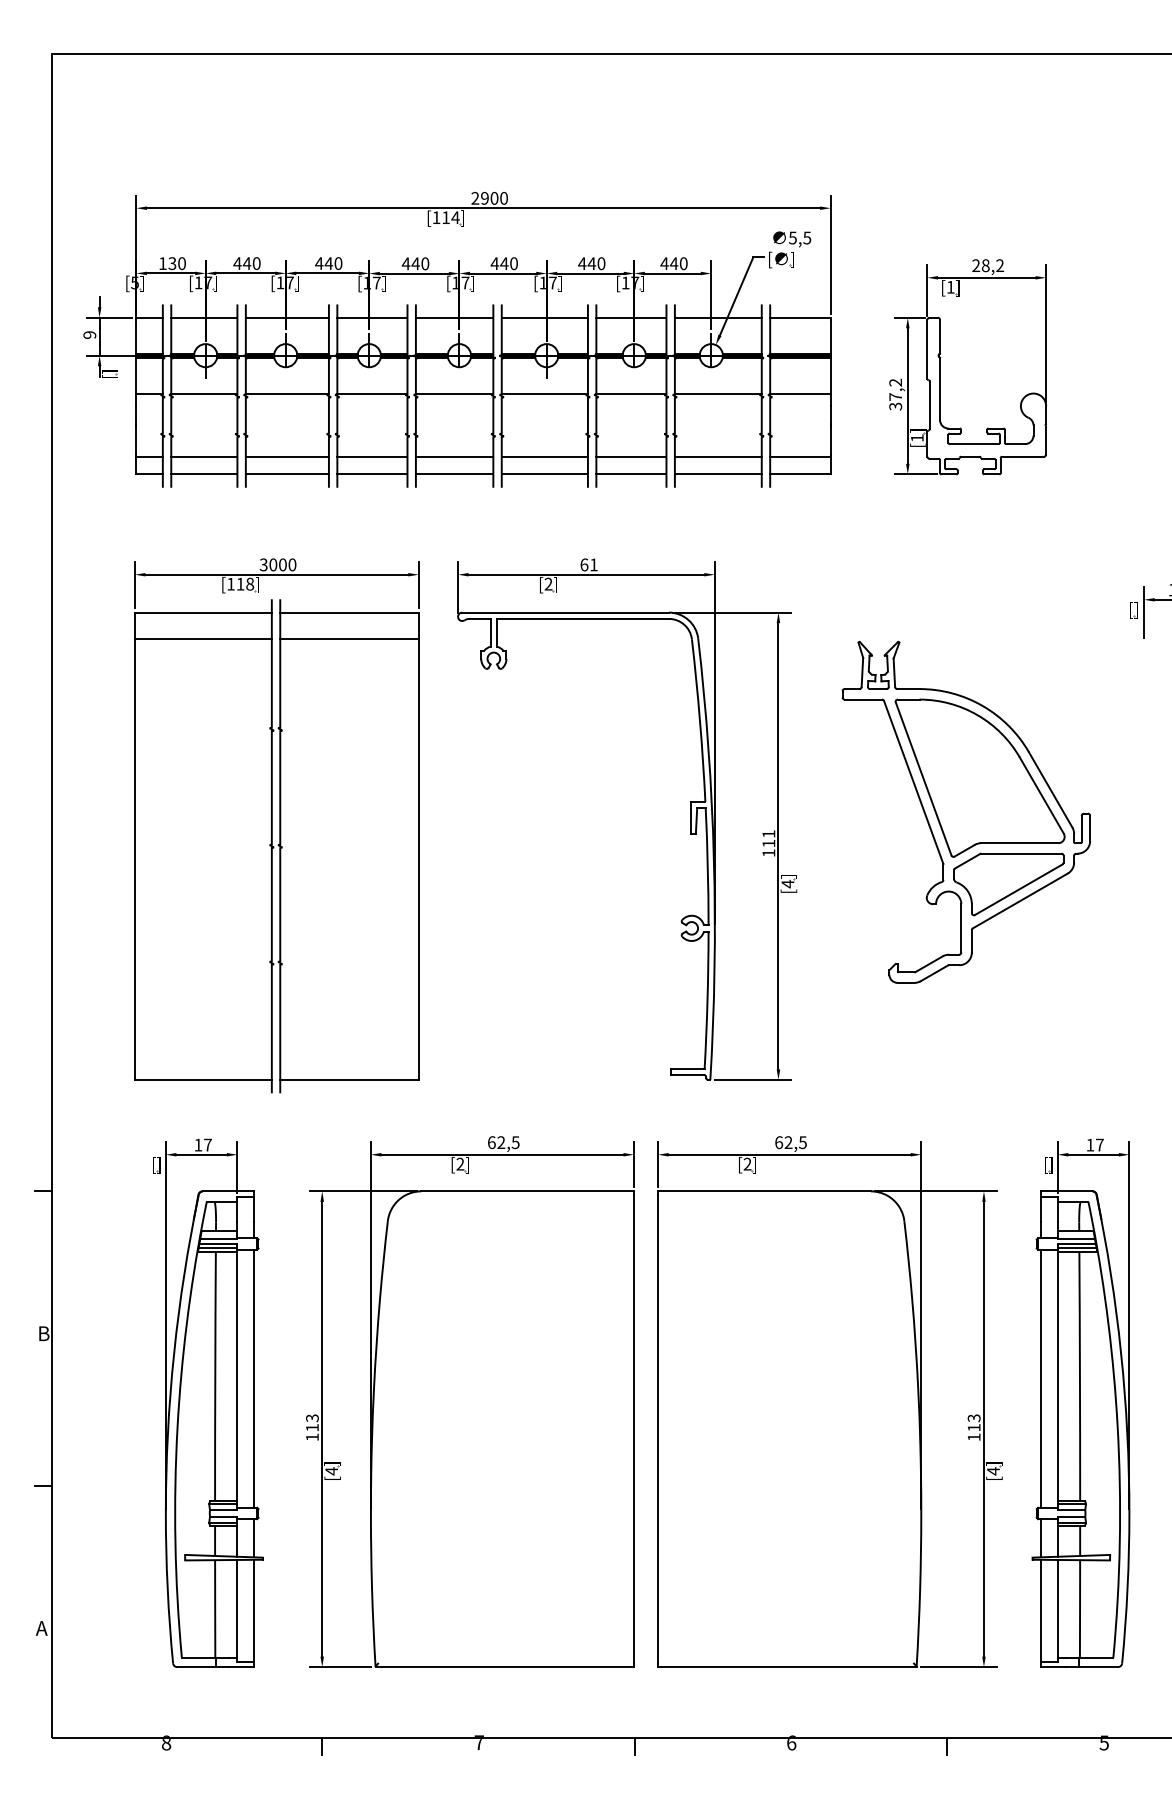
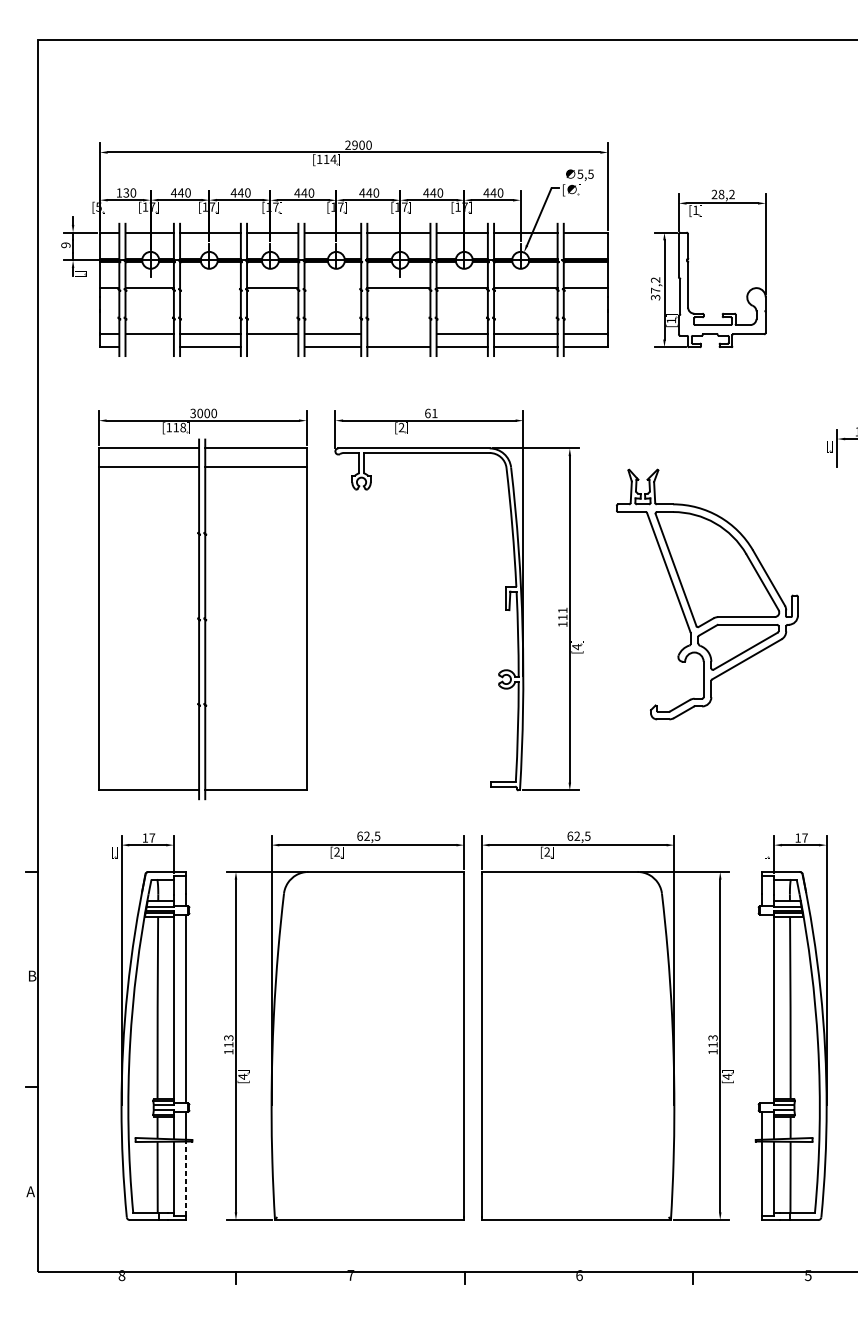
line: (286, 393) -> (209, 288), removed
line: (454, 393) -> (332, 288), removed
line: (544, 456) -> (398, 334), removed
line: (204, 474) -> (149, 347), removed
line: (372, 474) -> (272, 347), removed
line: (1040, 1378) -> (761, 1008), removed
line: (254, 1610) -> (186, 1178), solid -> dashed

